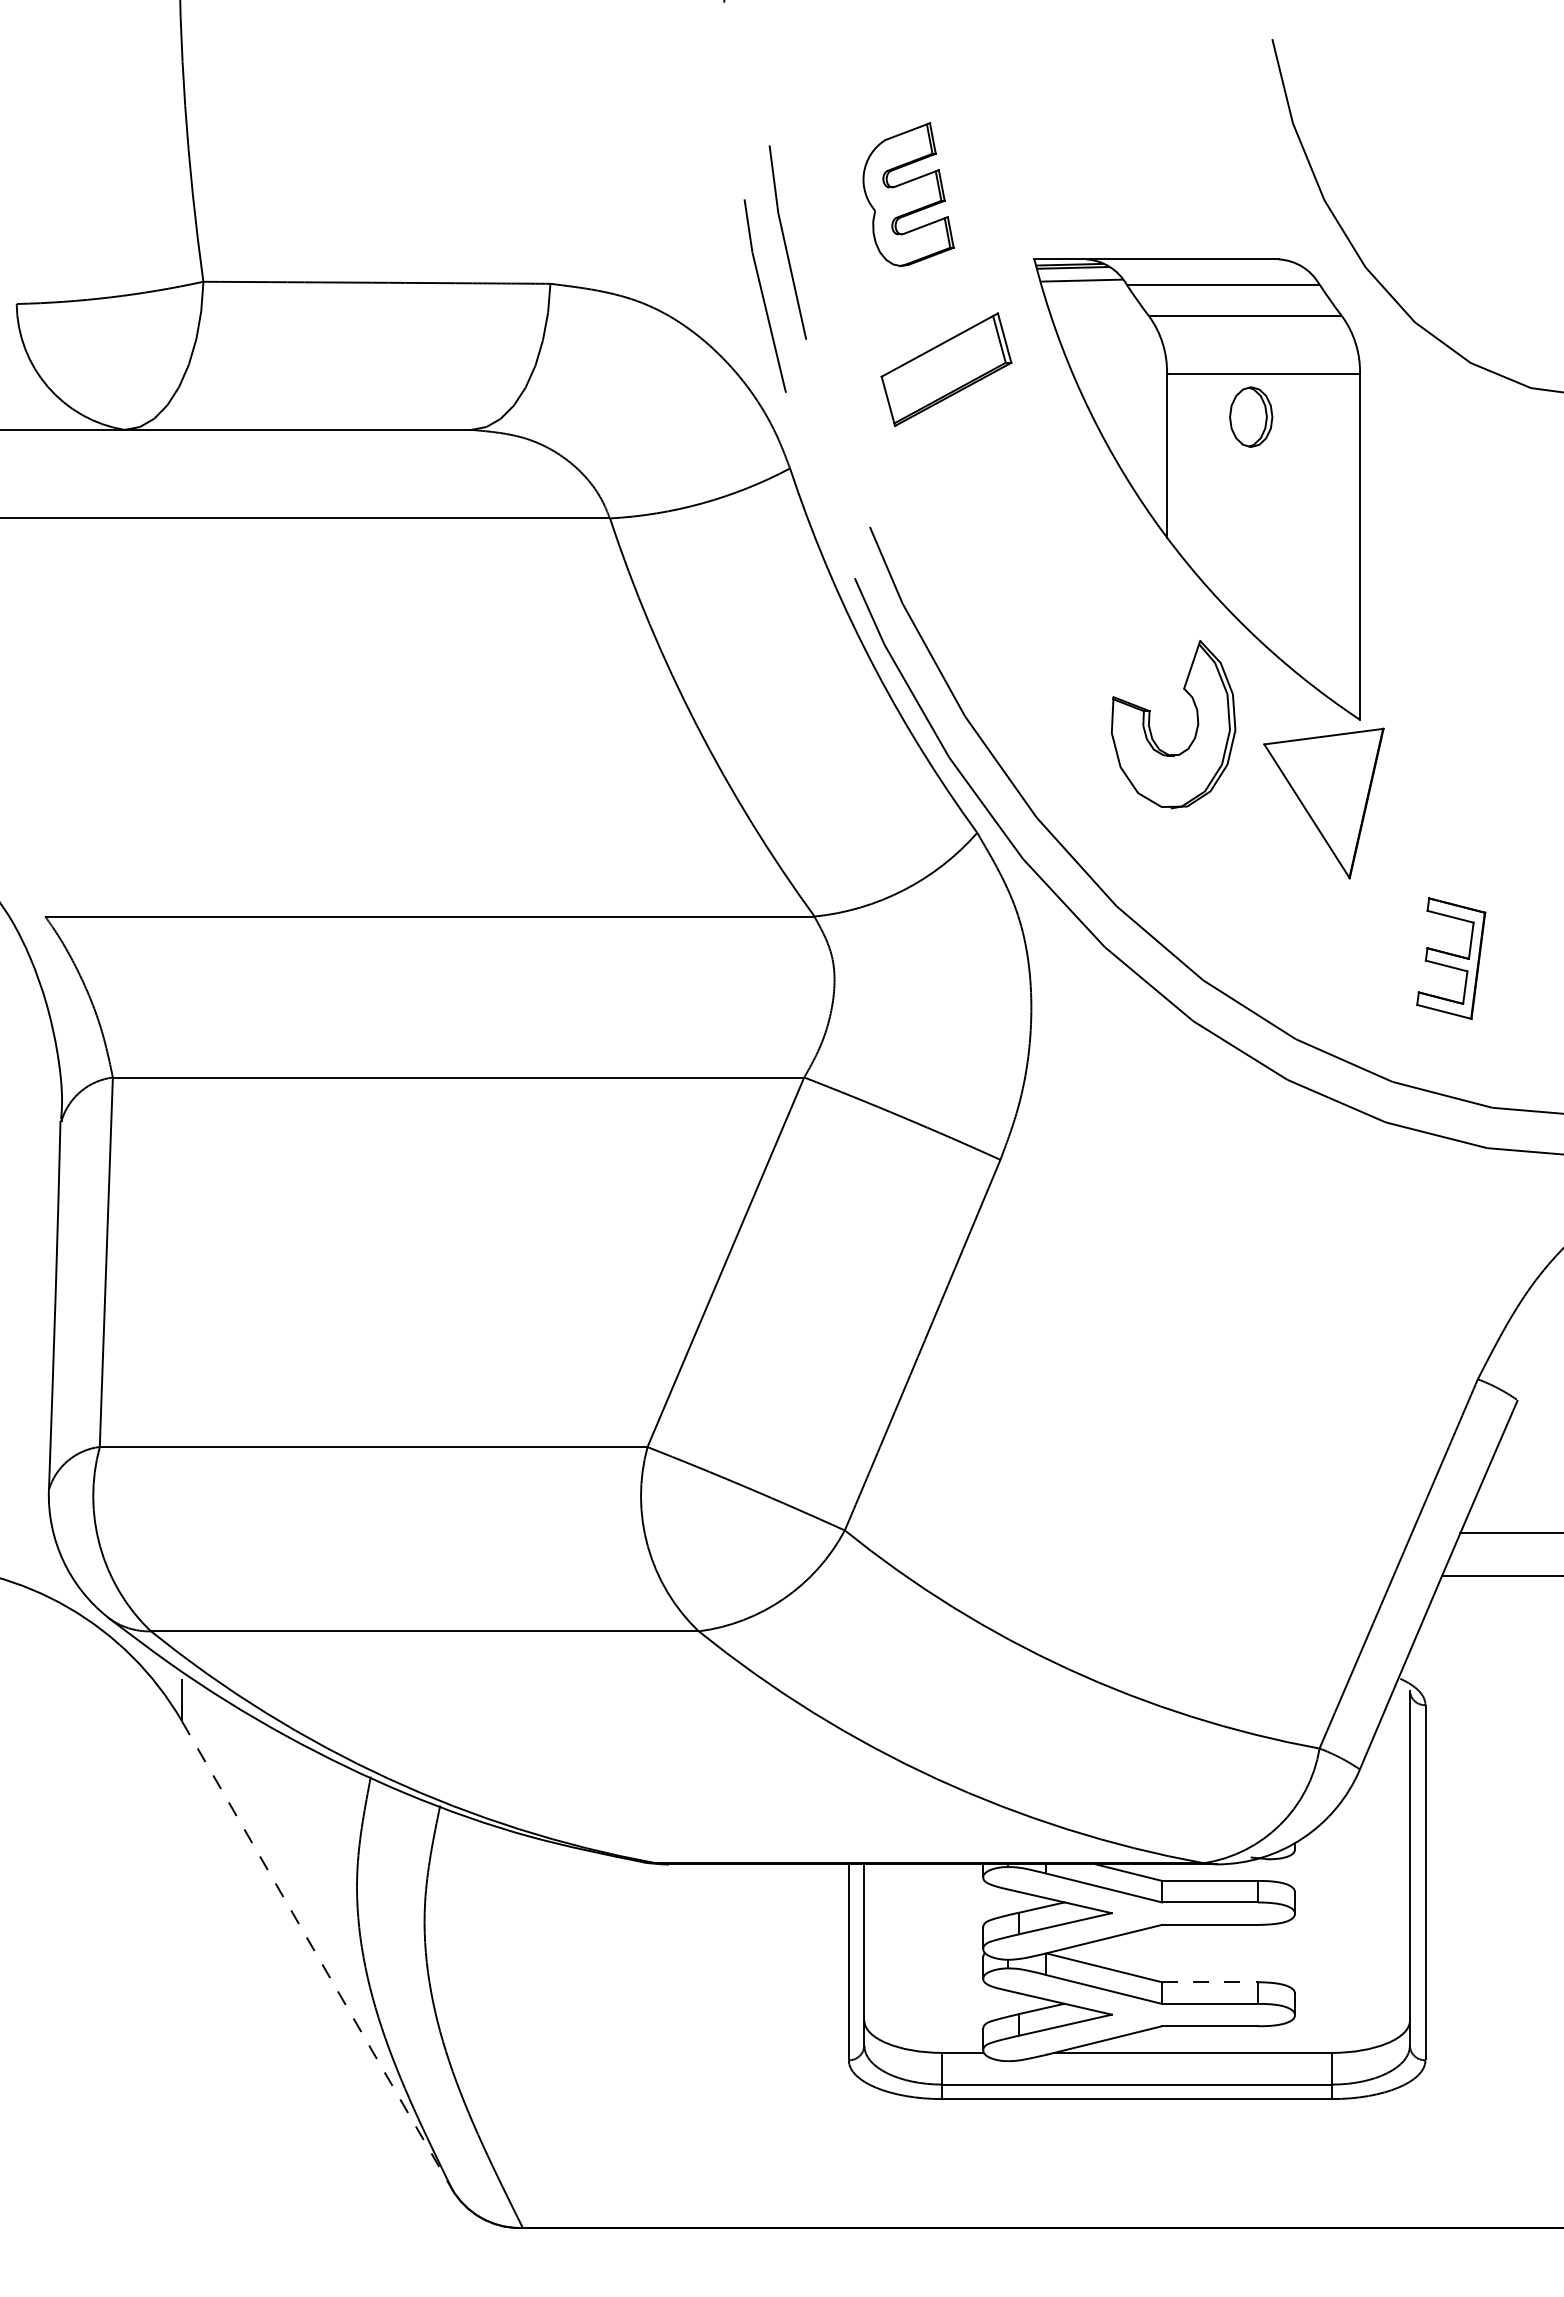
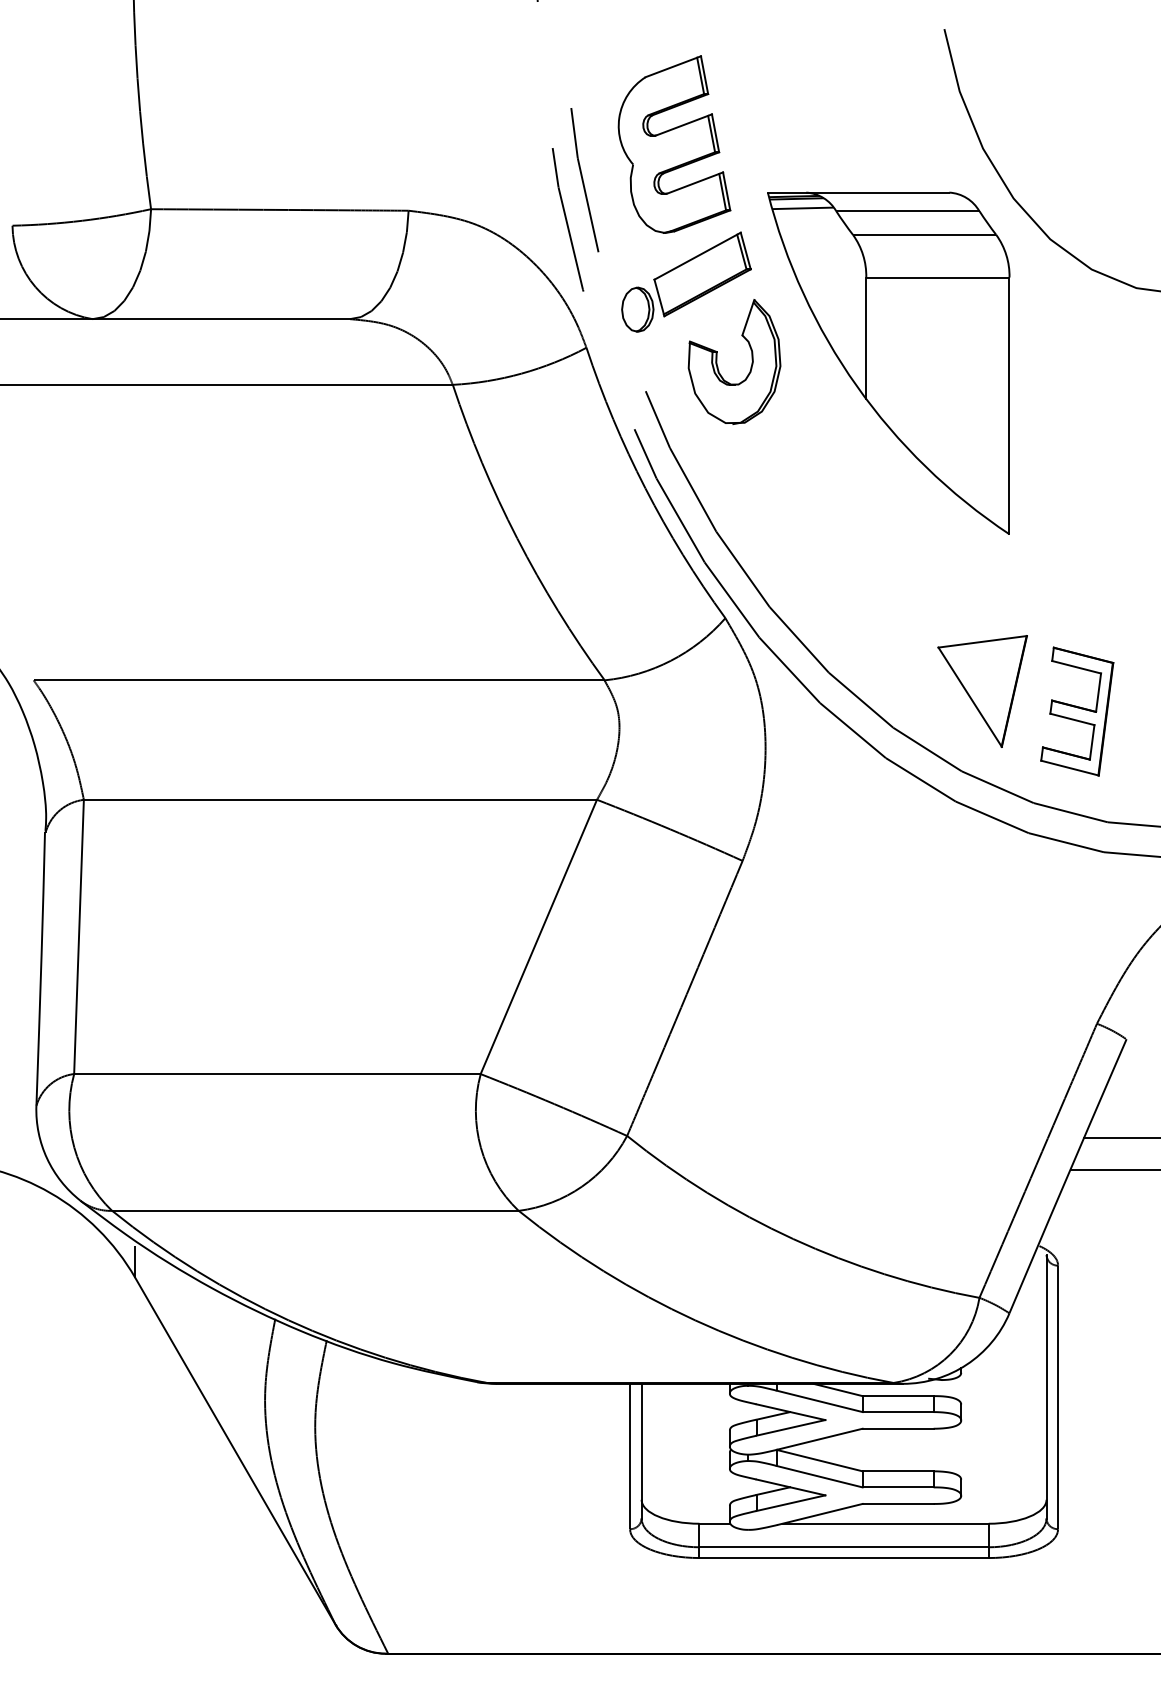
part: (908, 194) -> (674, 144), size x1.67
part: (1251, 416) -> (638, 309), moved
part: (1151, 730) -> (718, 366), moved
part: (1323, 803) -> (982, 691), moved
part: (1450, 958) -> (1076, 711), size x1.43
line: (317, 1955) -> (235, 1451), dashed -> solid
line: (1209, 1982) -> (897, 1471), dashed -> solid

